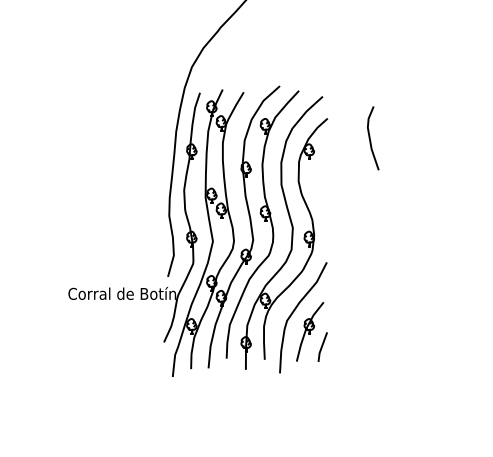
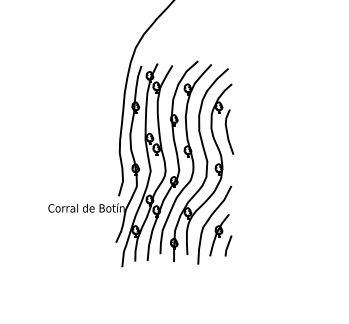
line: (370, 138) -> (227, 132), moved

